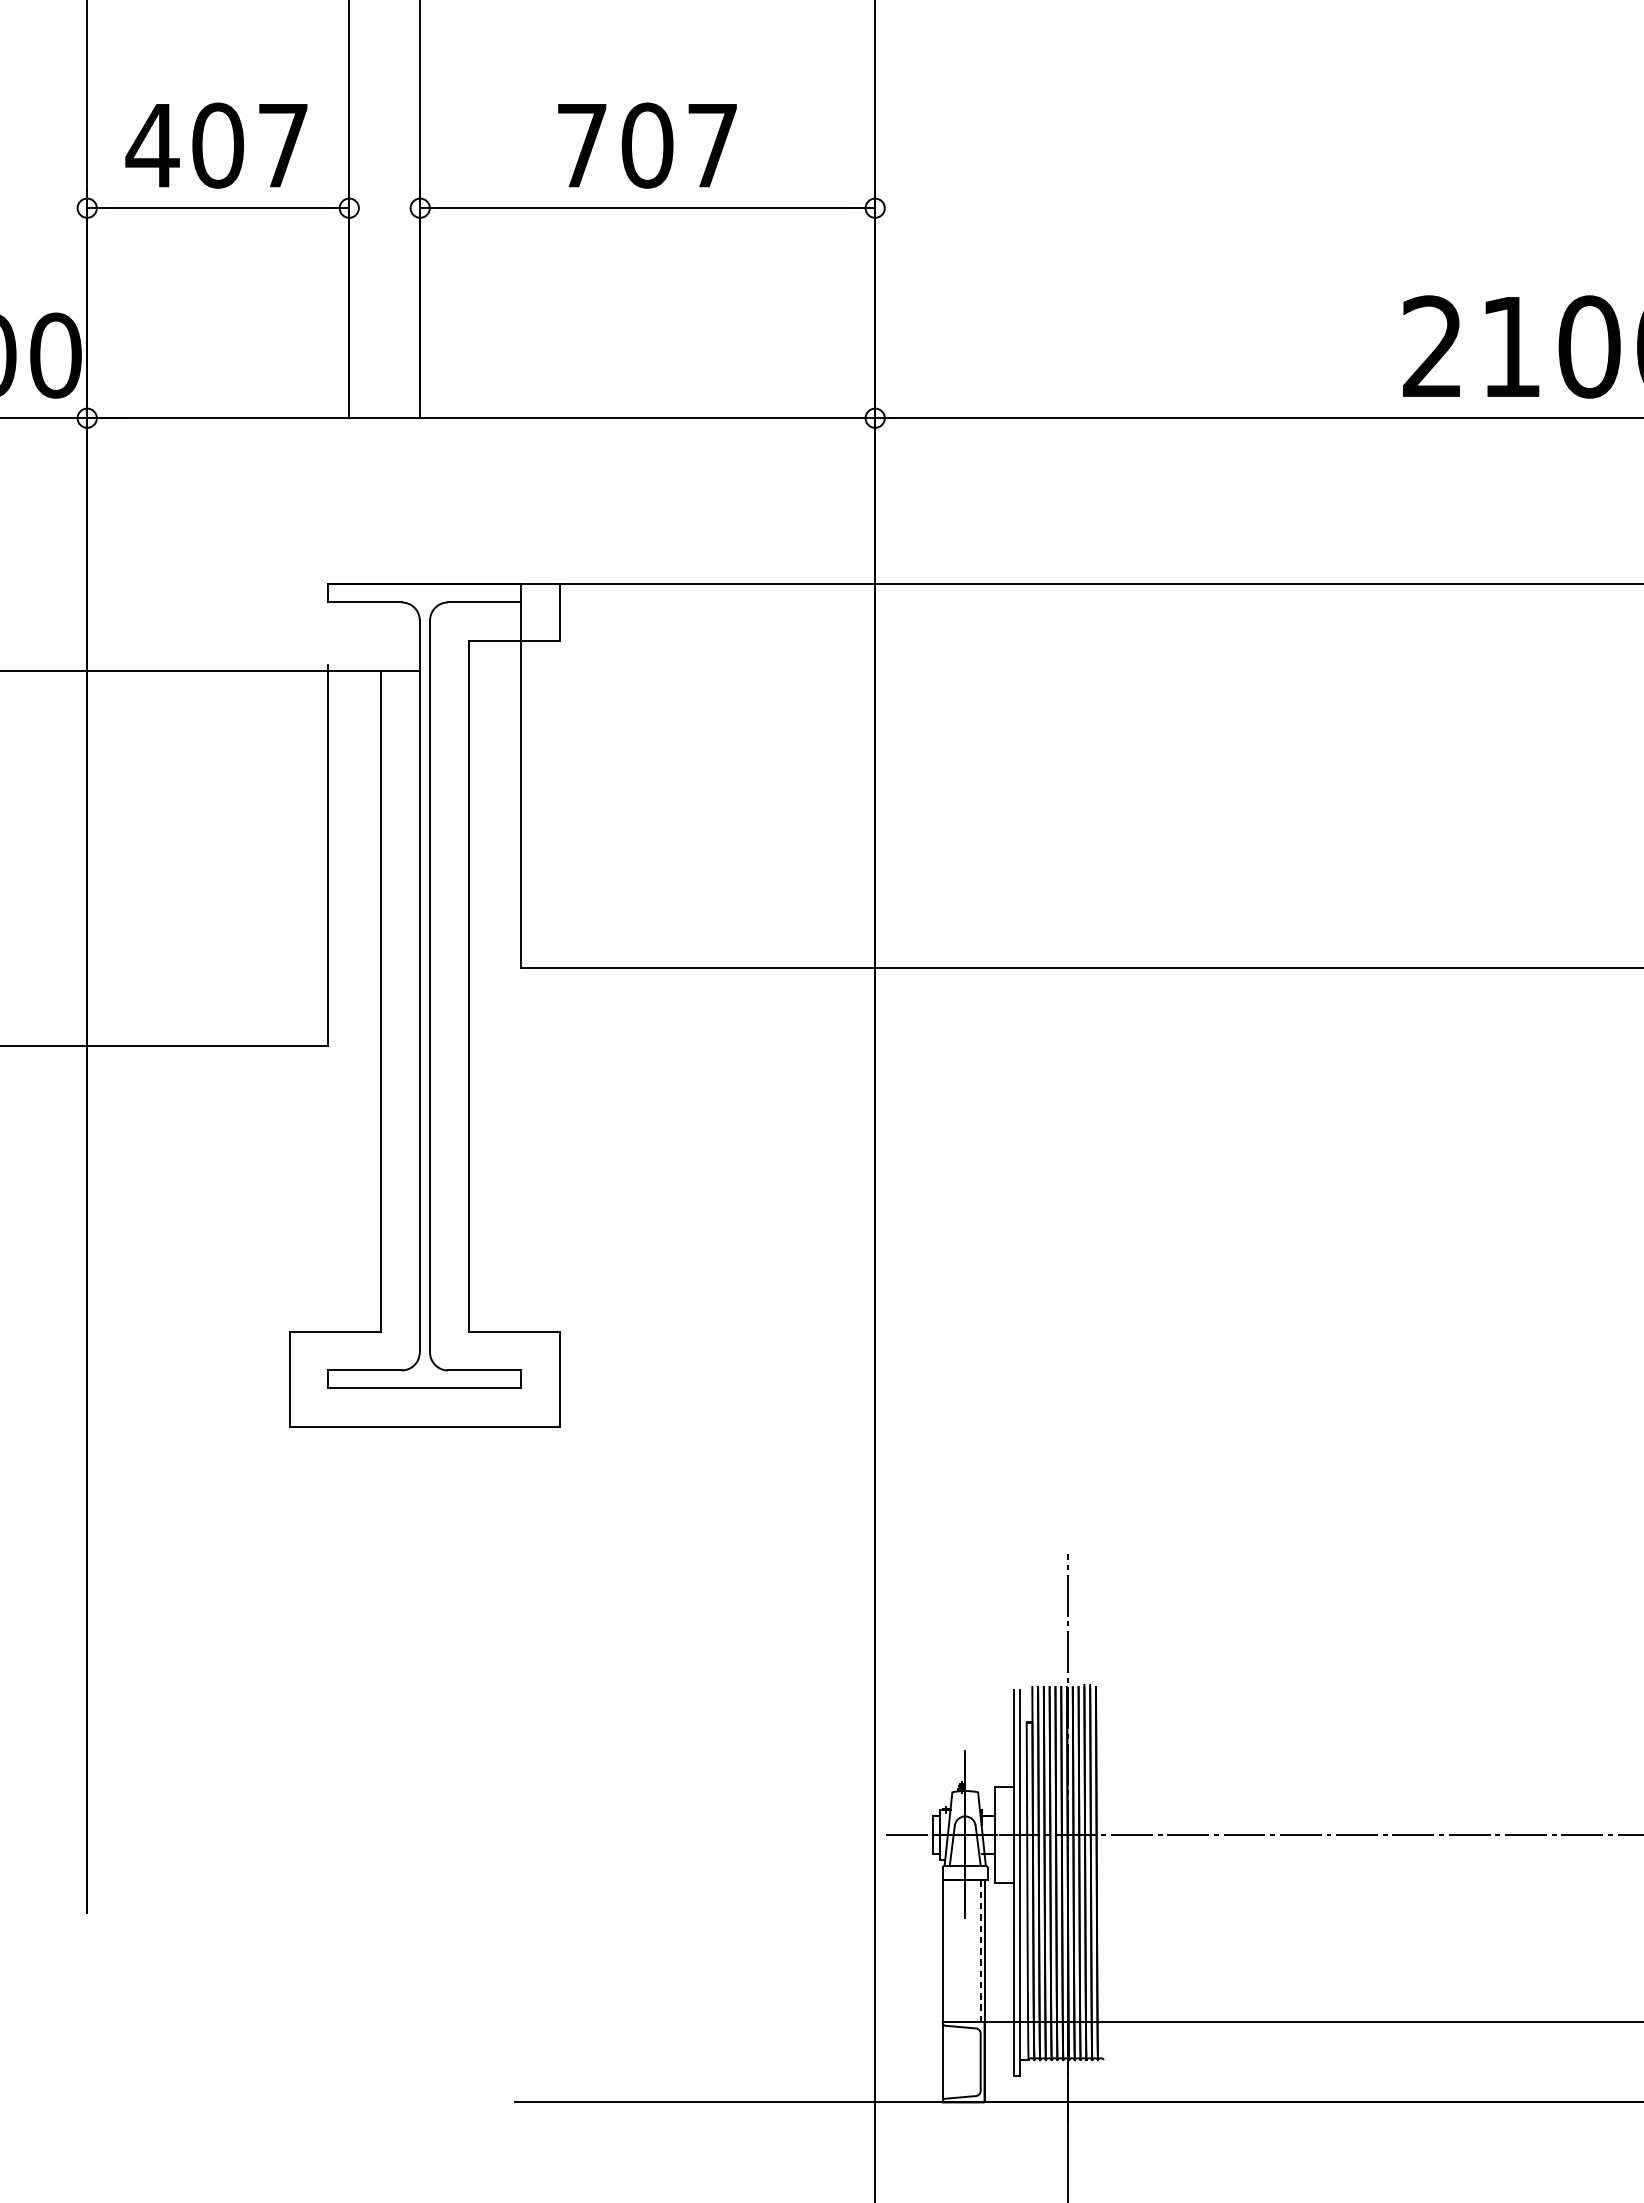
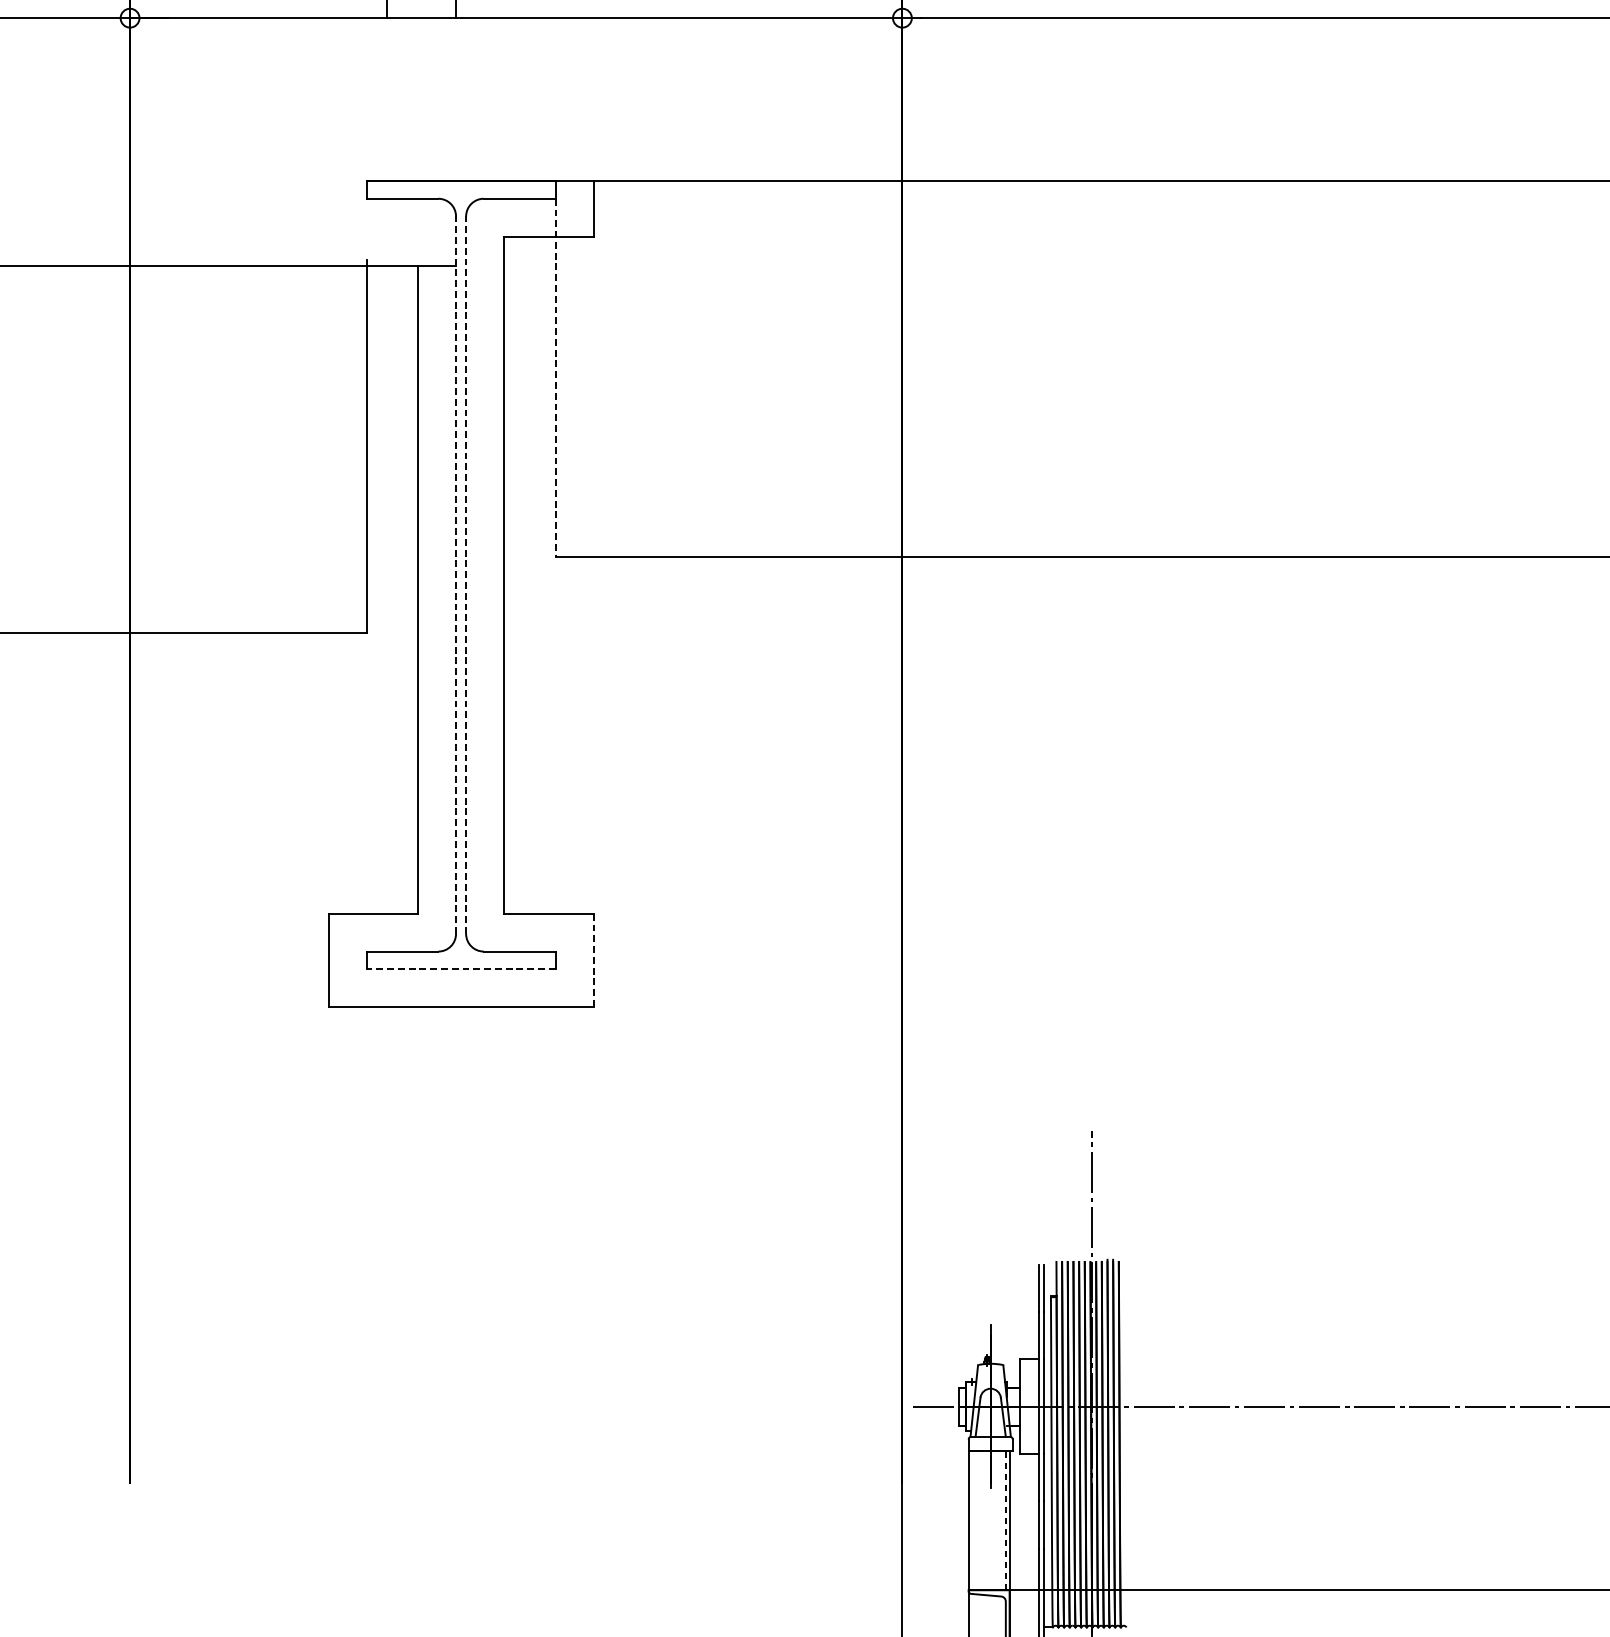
line: (521, 785) -> (555, 378), solid -> dashed
line: (419, 986) -> (455, 575), solid -> dashed
line: (430, 986) -> (466, 575), solid -> dashed
line: (560, 1379) -> (593, 960), solid -> dashed
line: (424, 1388) -> (460, 969), solid -> dashed

